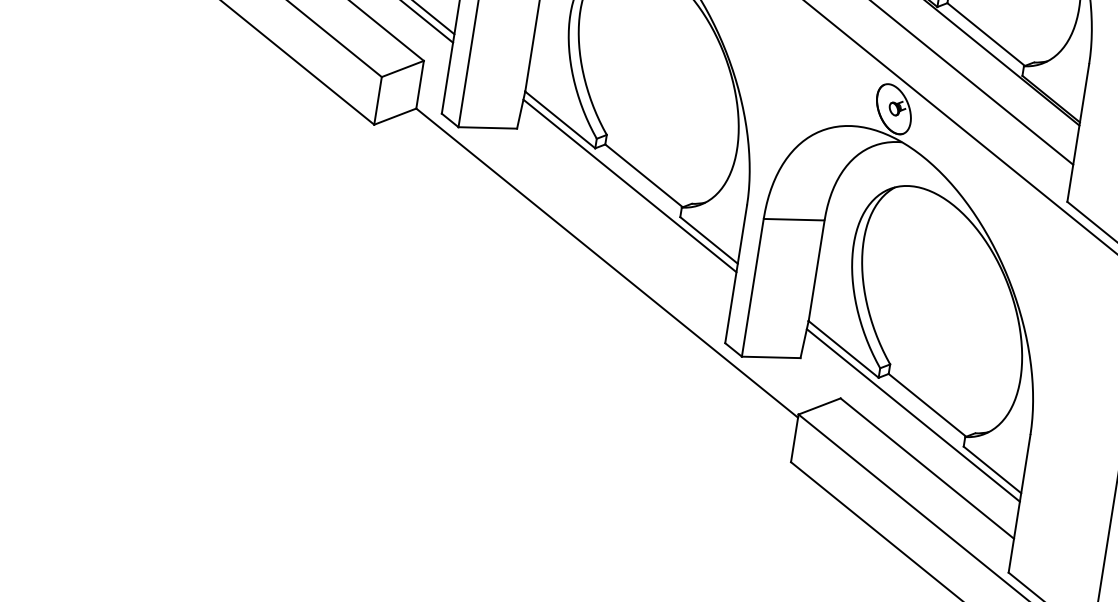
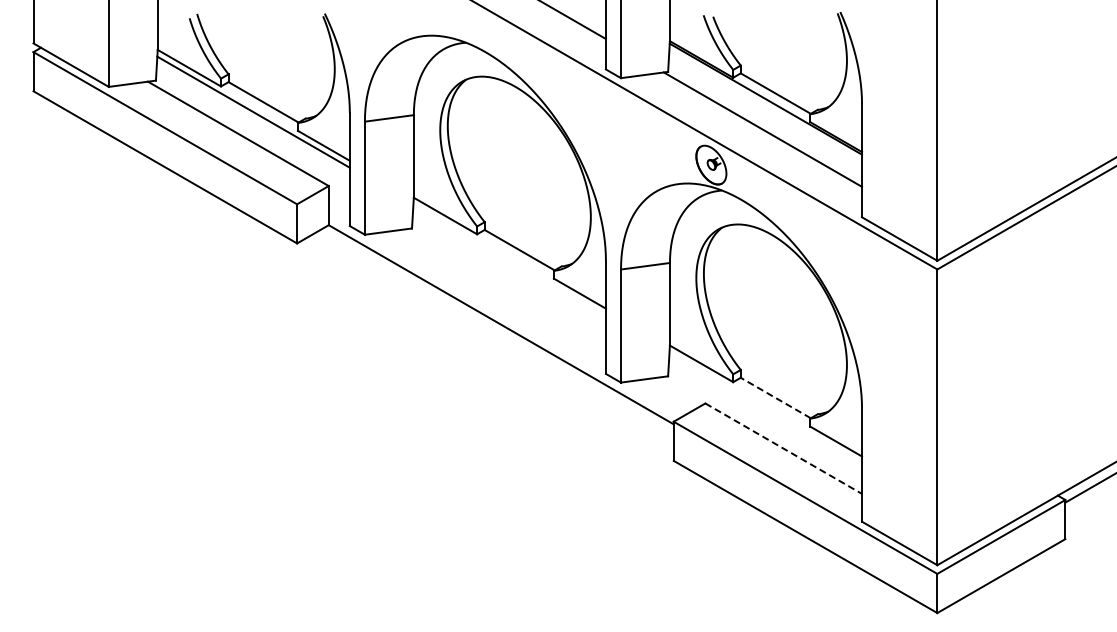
line: (629, 185) -> (509, 259), removed
line: (927, 404) -> (775, 397), solid -> dashed
line: (913, 414) -> (765, 407), removed
line: (928, 468) -> (784, 448), solid -> dashed

